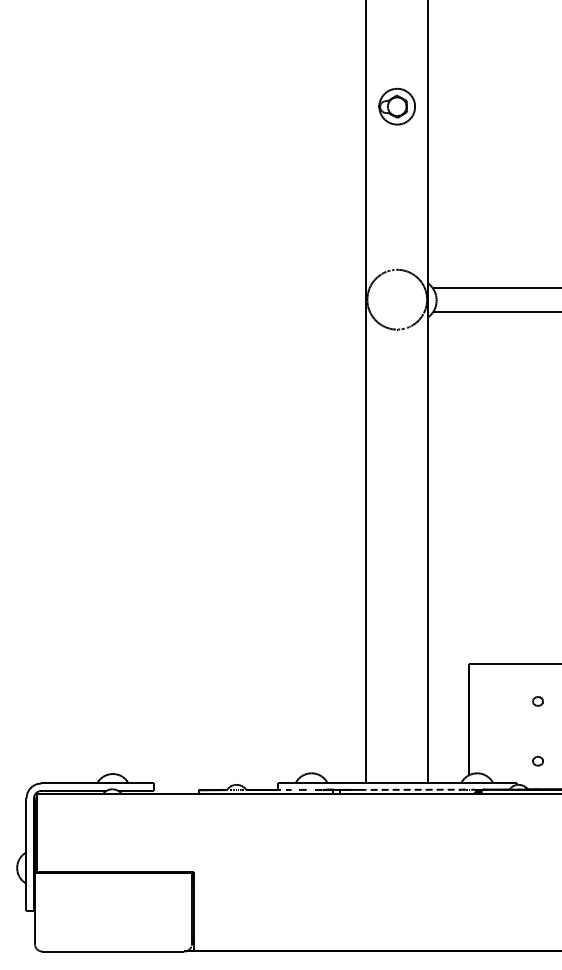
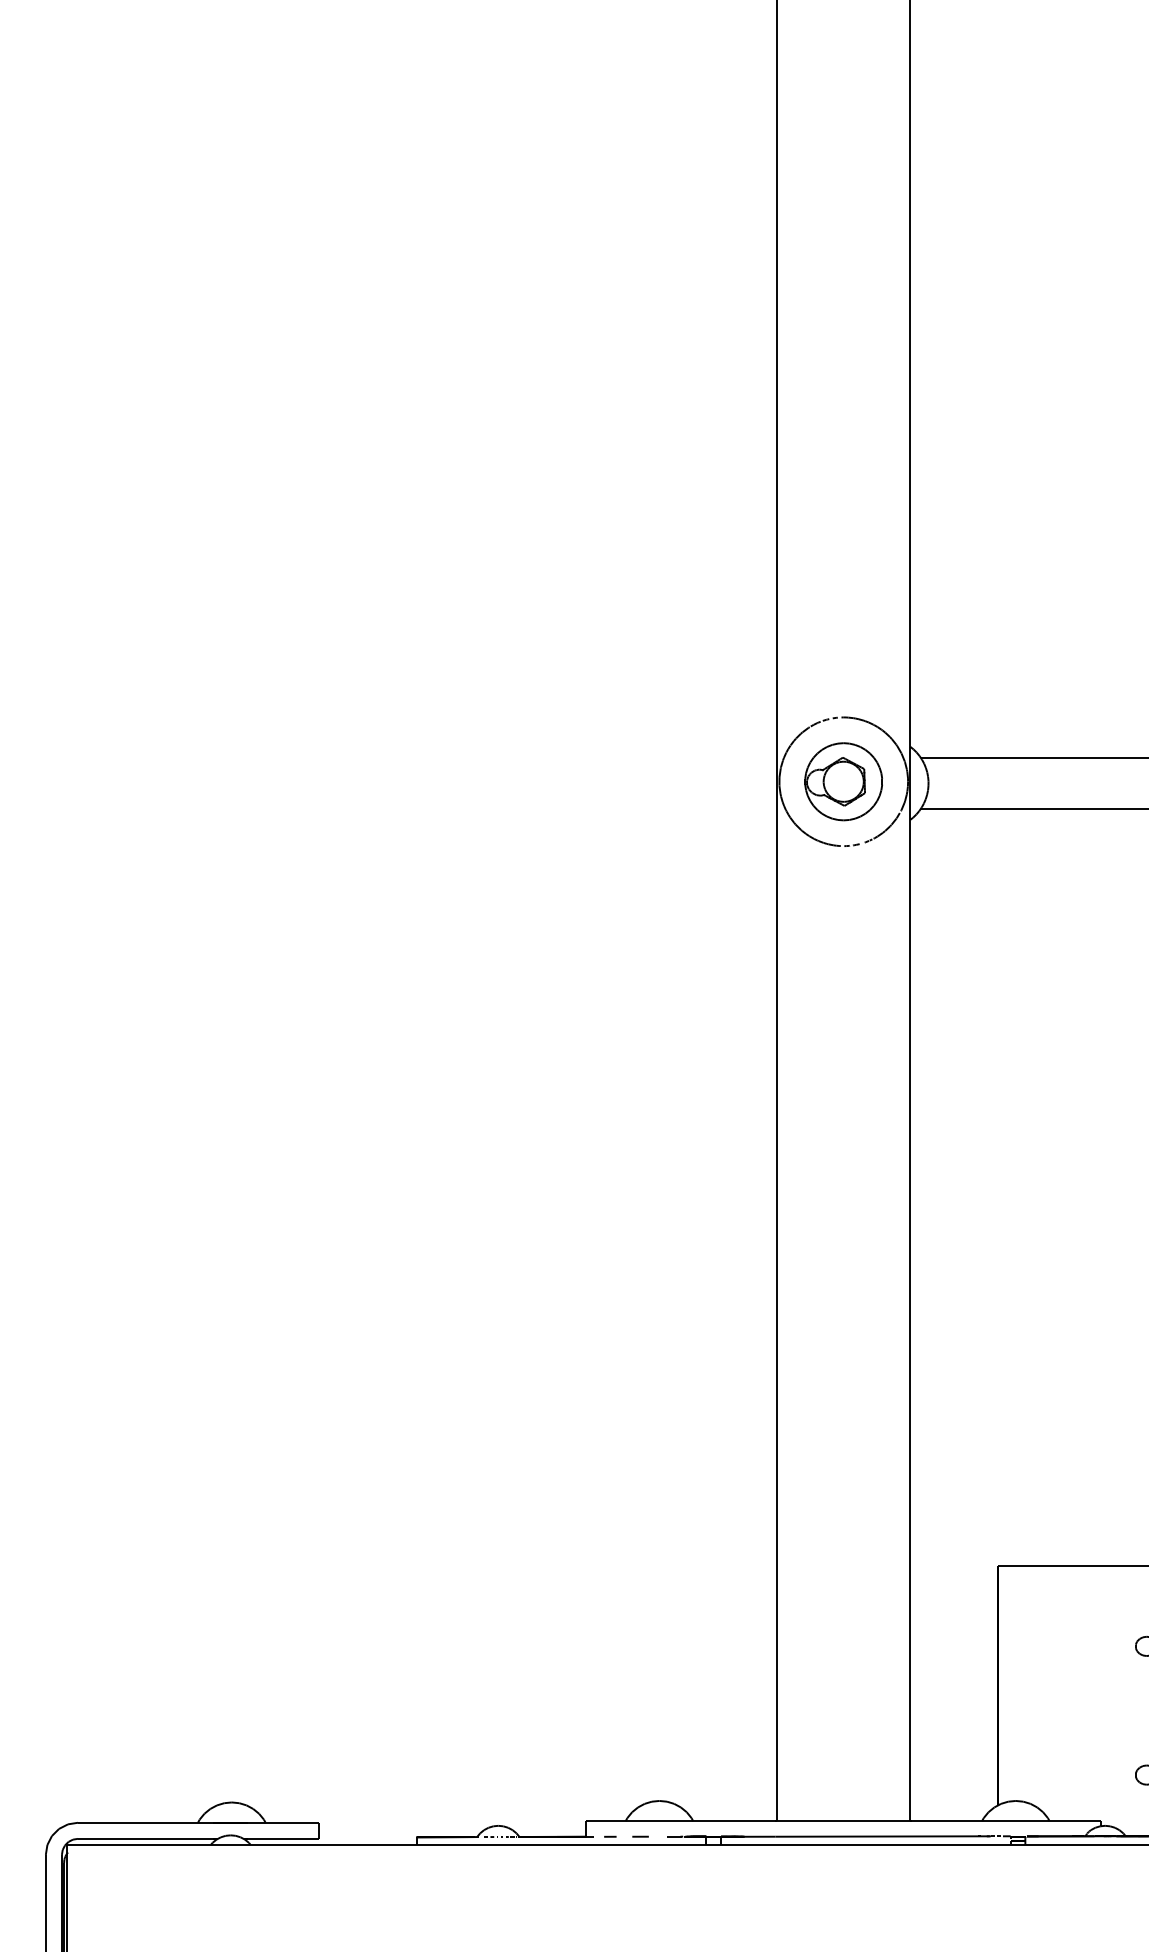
part: (396, 106) -> (842, 781), moved
line: (415, 789) -> (883, 1835), dashed -> solid

